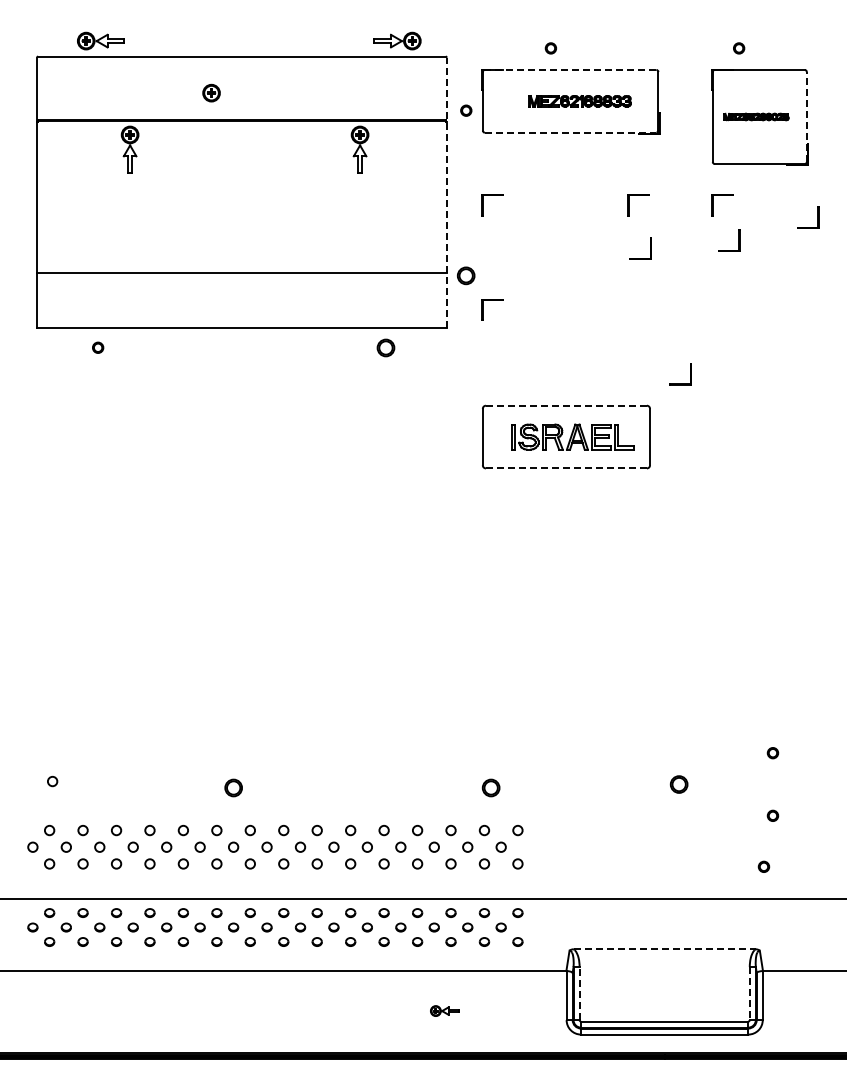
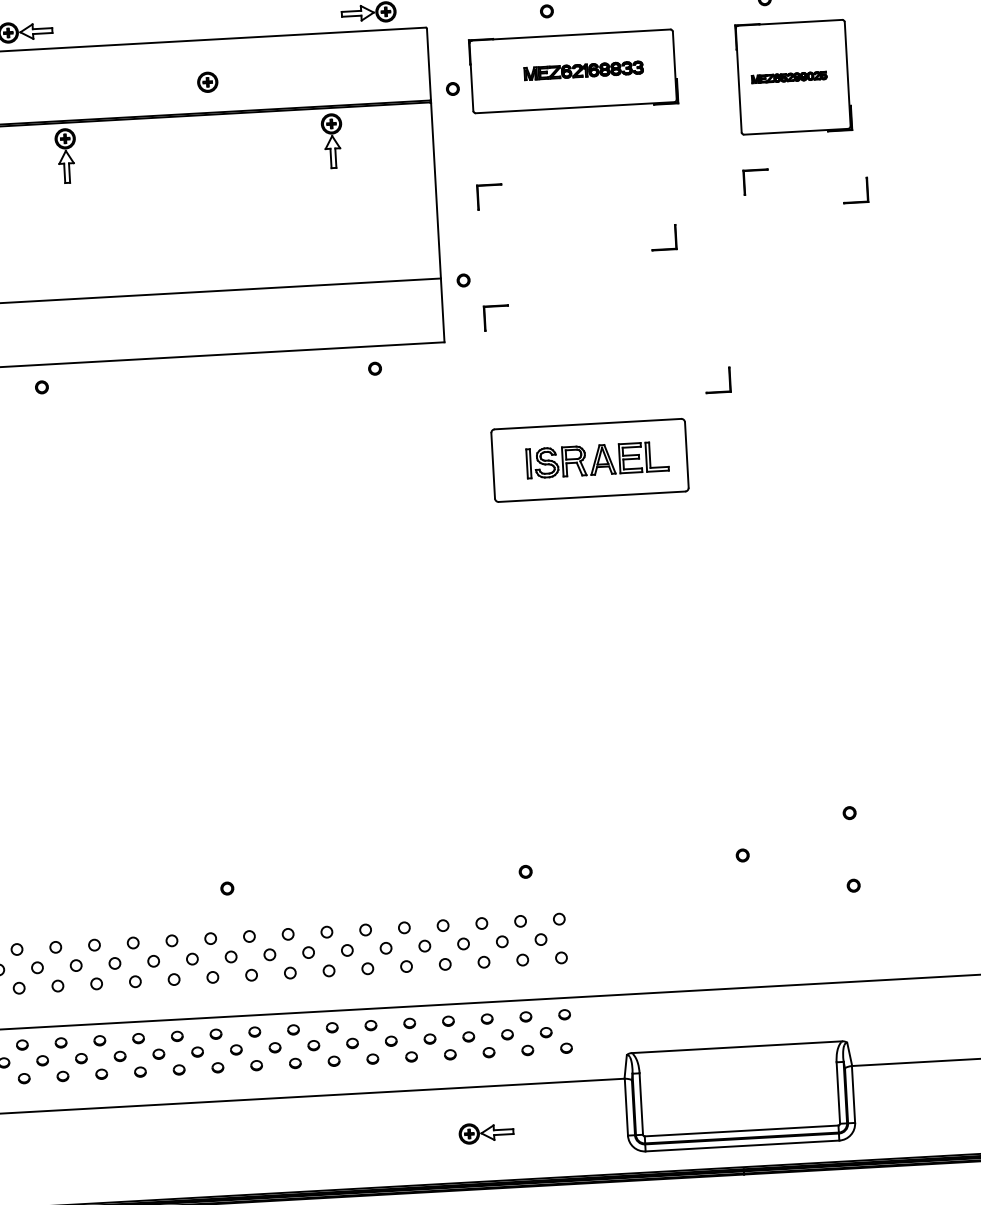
line: (570, 69) -> (570, 34), dashed -> solid
part: (211, 92) -> (207, 81), moved
line: (806, 117) -> (847, 74), dashed -> solid
line: (570, 132) -> (575, 107), dashed -> solid
line: (446, 192) -> (435, 184), dashed -> solid
part: (629, 205) -> (648, 188), removed
part: (738, 240) -> (776, 221), removed
part: (466, 276) -> (463, 280), size x0.62
part: (385, 347) -> (374, 368), size x0.62
line: (565, 405) -> (586, 423), dashed -> solid
line: (566, 468) -> (592, 496), dashed -> solid
circle: (52, 781) -> (17, 892), removed
part: (678, 784) -> (742, 855), size x0.62
part: (233, 788) -> (227, 888), size x0.62
part: (491, 788) -> (525, 872), size x0.62
part: (763, 866) -> (846, 944), removed
line: (664, 949) -> (736, 1047), dashed -> solid
line: (579, 993) -> (641, 1103), dashed -> solid
line: (749, 993) -> (838, 1092), dashed -> solid
part: (444, 1010) -> (485, 1132), size x1.67

